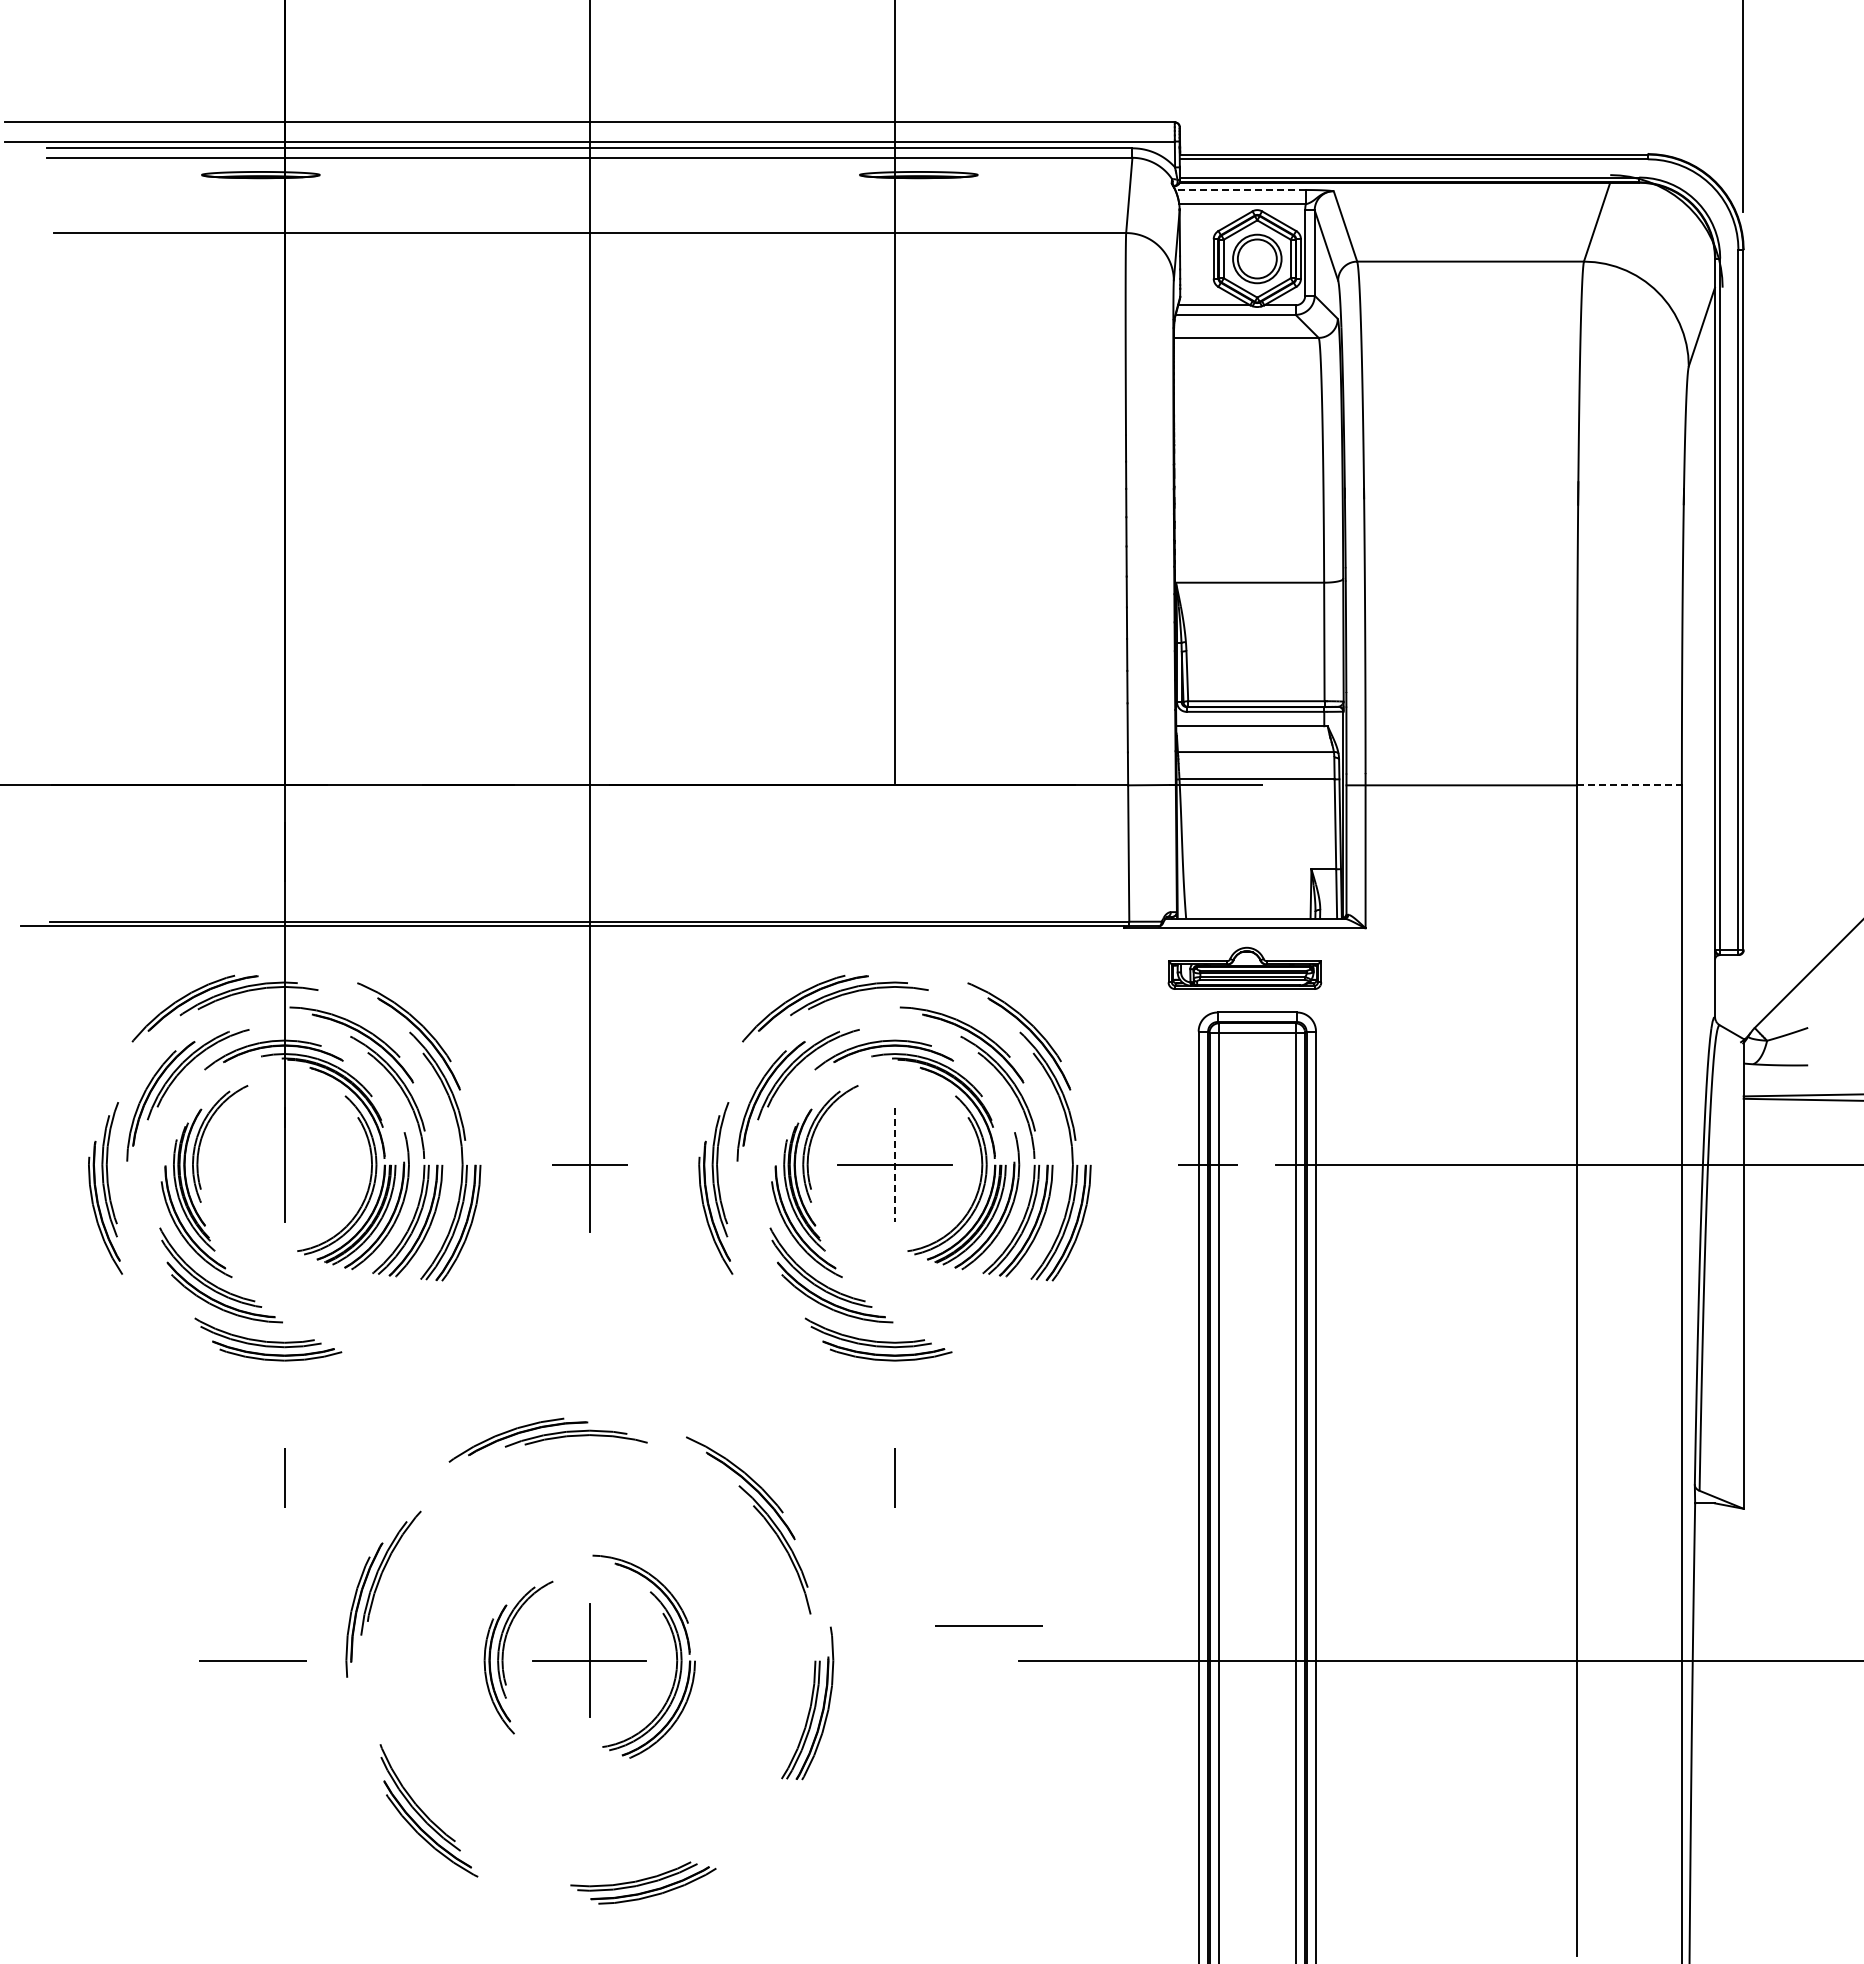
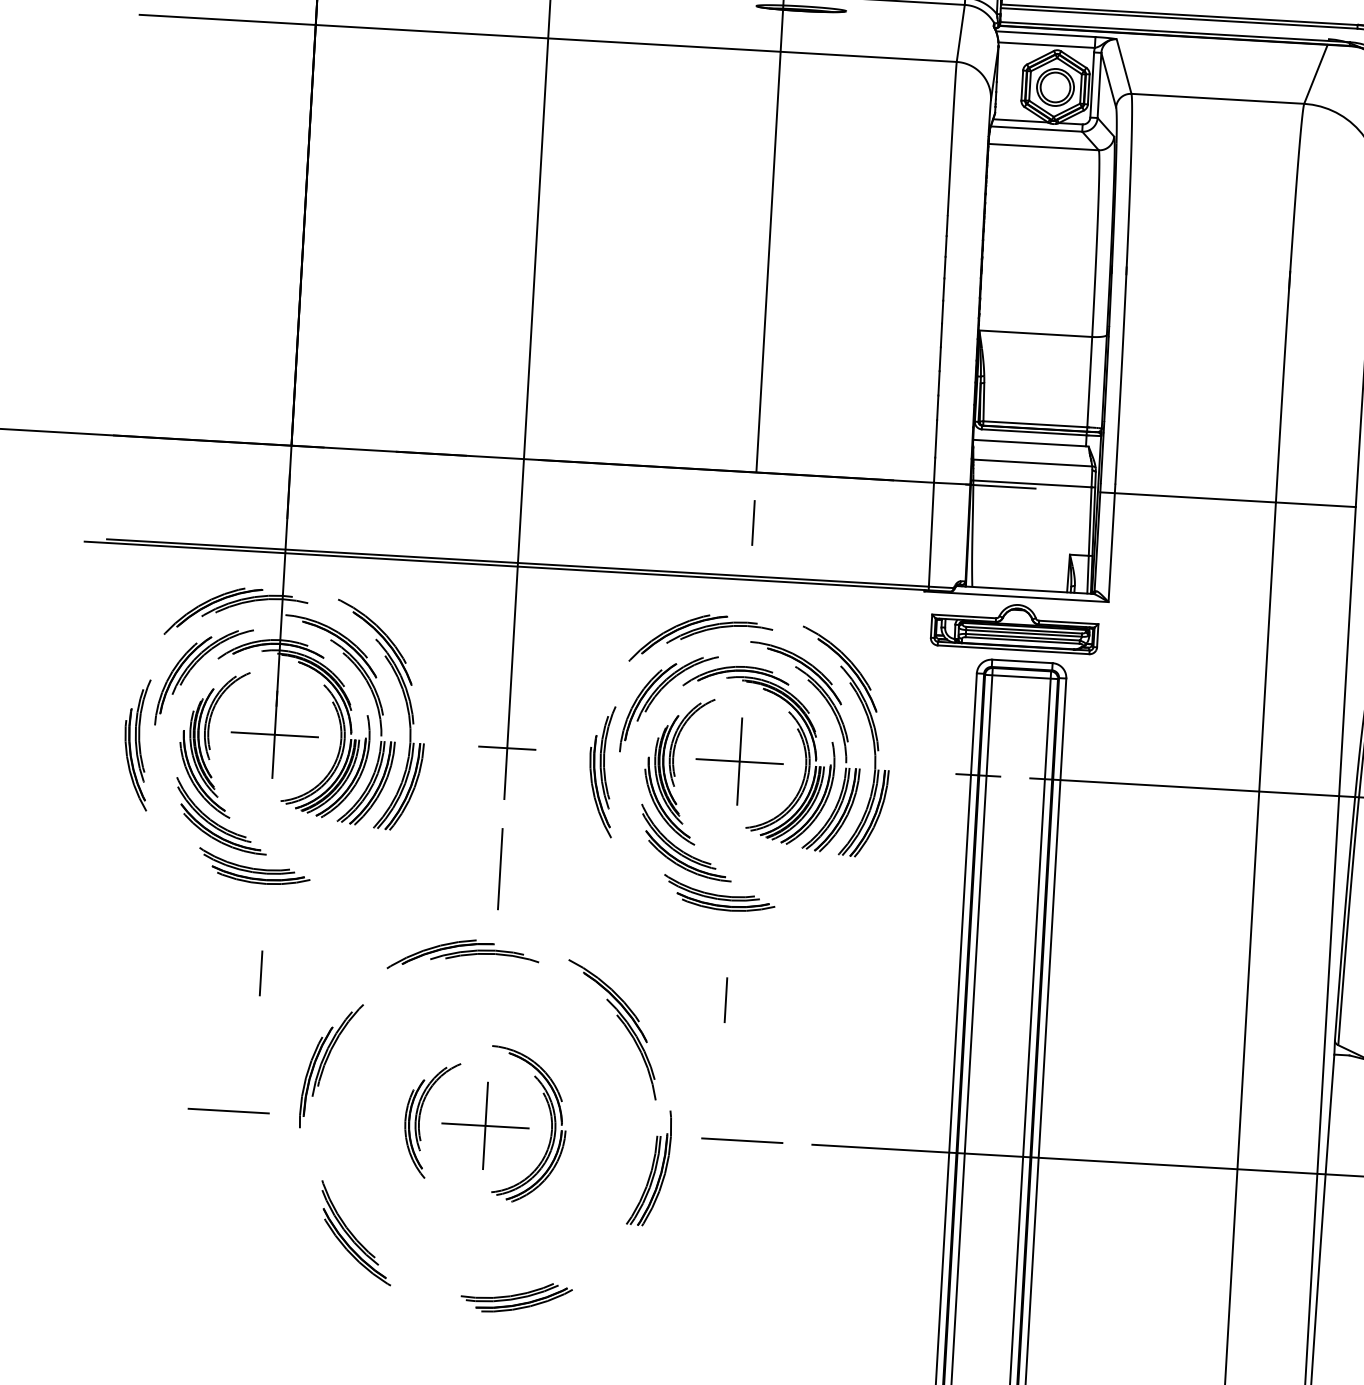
line: (1240, 190) -> (1045, 34), dashed -> solid
line: (1629, 785) -> (1315, 504), dashed -> solid
line: (894, 851) -> (753, 522), added
part: (1244, 968) -> (1014, 627), size x1.43
line: (284, 1164) -> (274, 734), added
line: (894, 1164) -> (739, 761), dashed -> solid
line: (589, 1323) -> (500, 869), added
line: (988, 1625) -> (741, 1140), moved

